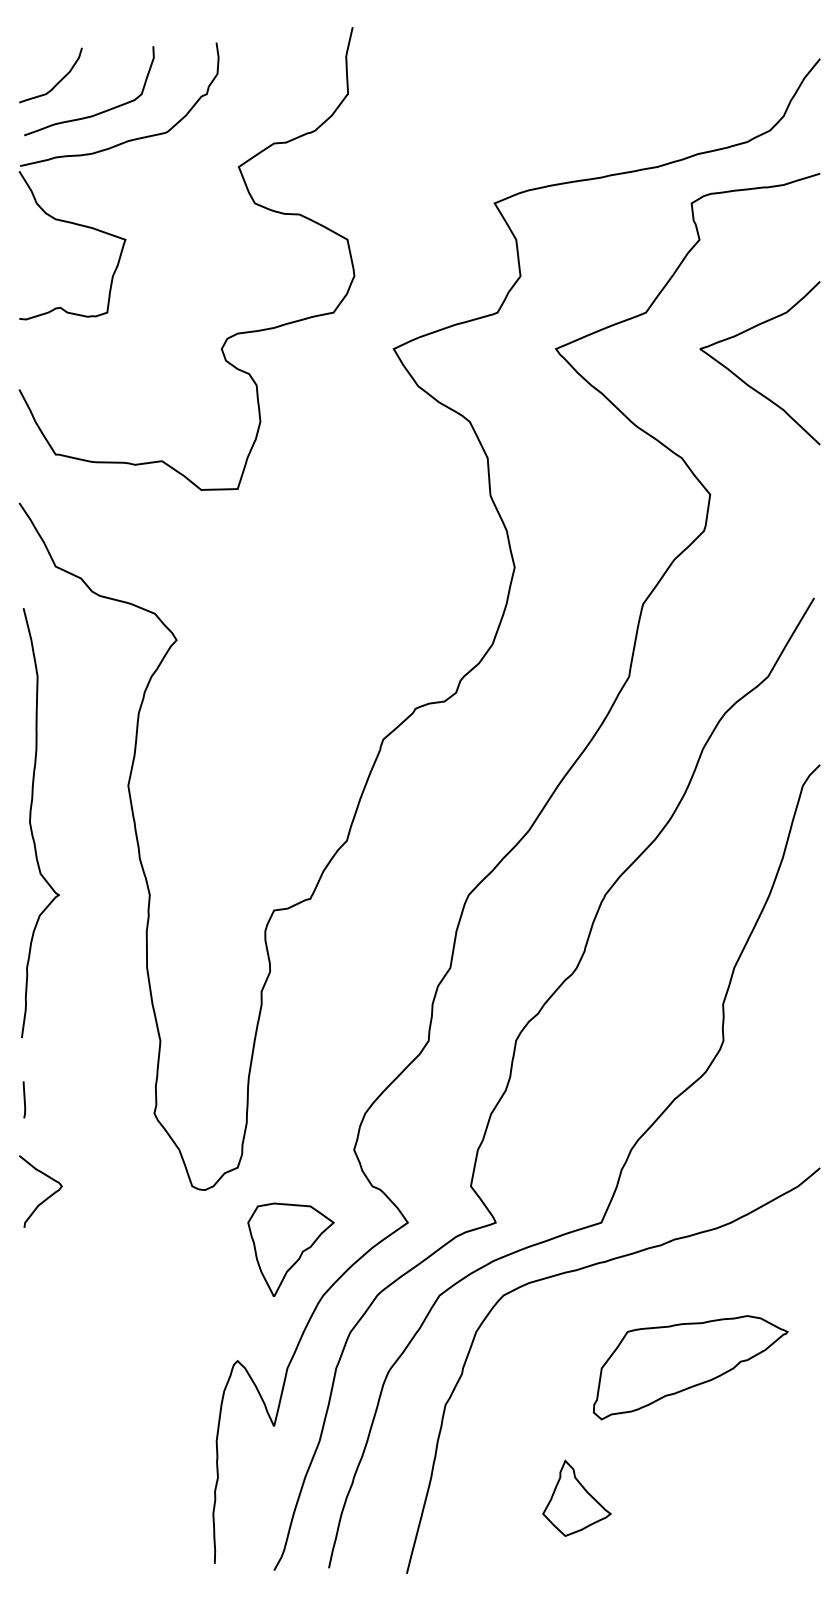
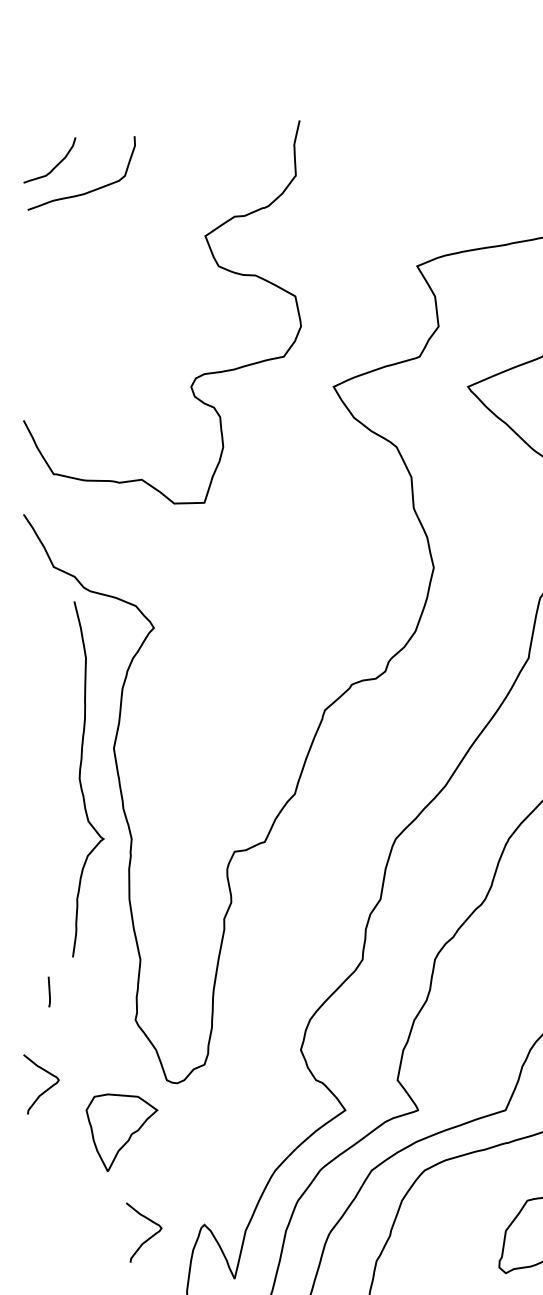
part: (110, 149) -> (99, 221), removed
curve: (31, 823) -> (80, 779), moved
line: (24, 1099) -> (49, 991), moved
part: (290, 1249) -> (121, 1132), moved
curve: (169, 1377) -> (147, 1238), added

